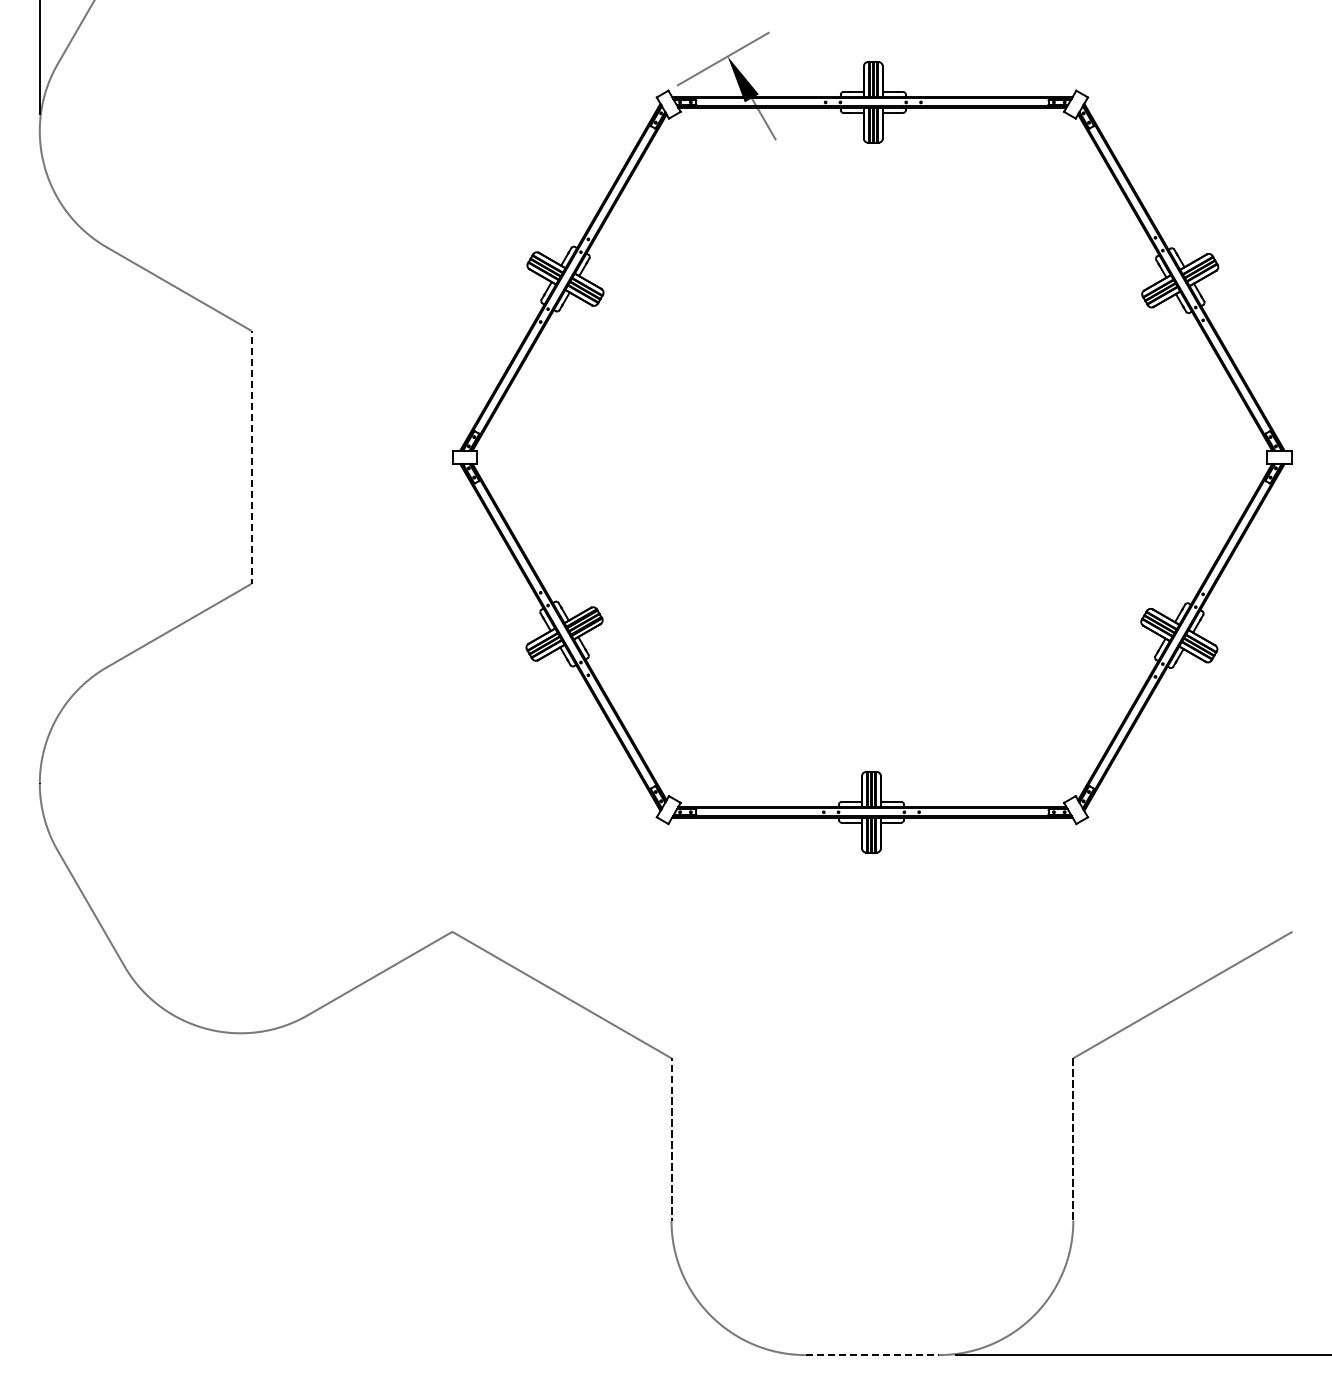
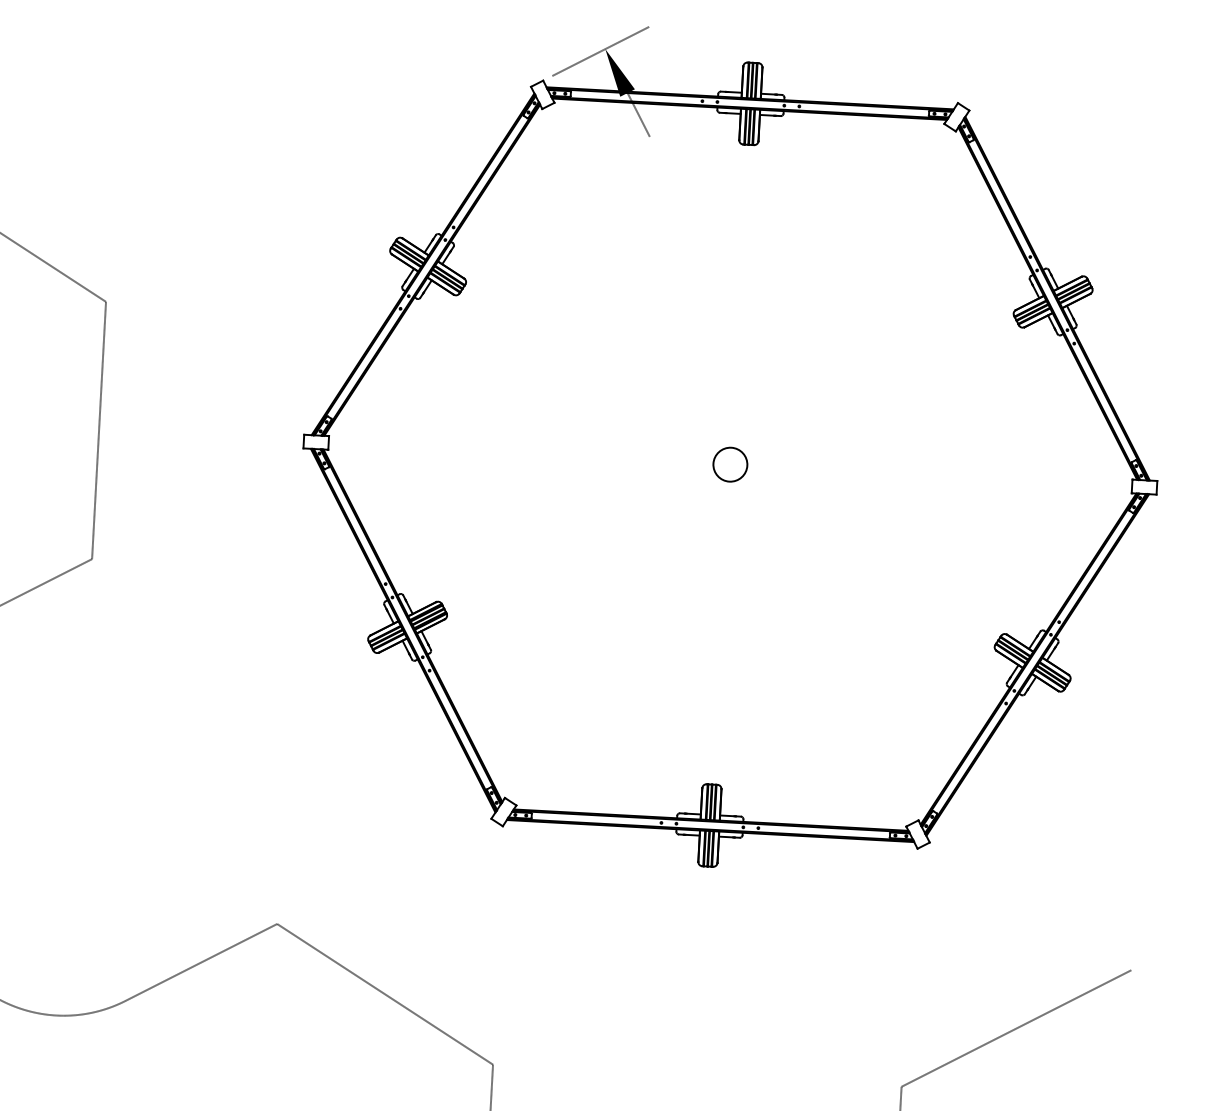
circle: (871, 456) -> (729, 463), added

